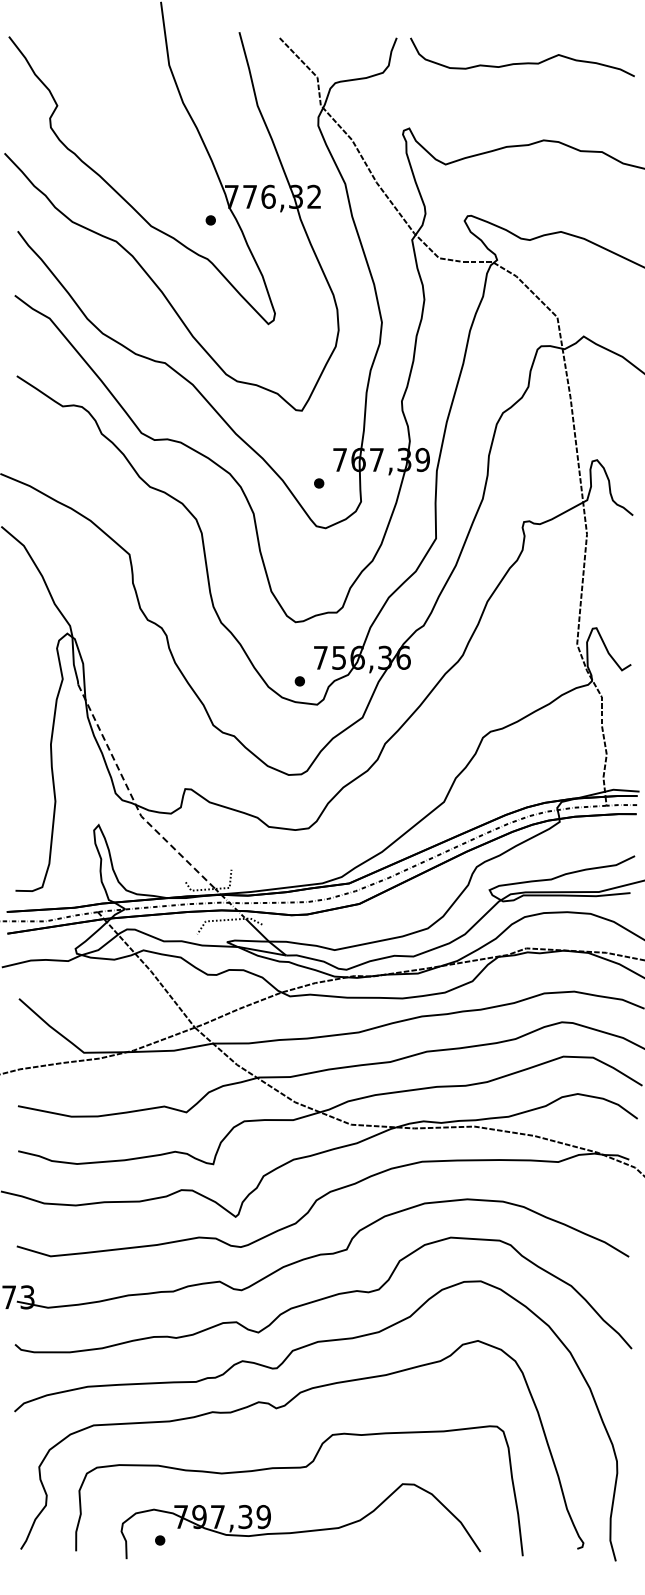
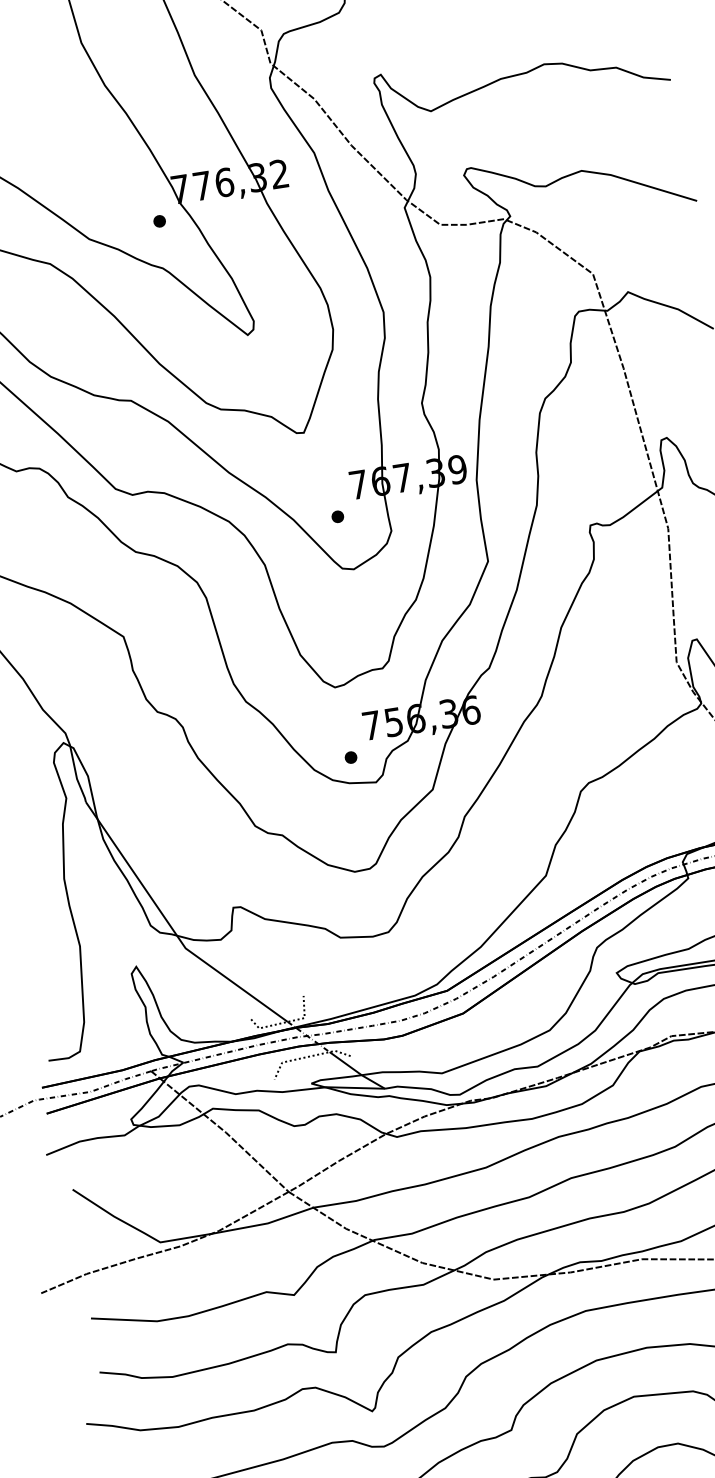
line: (132, 798) -> (171, 928), dashed -> solid

